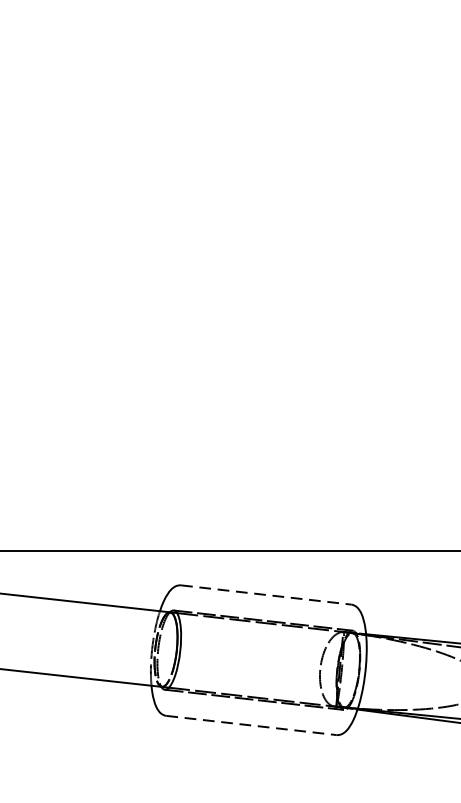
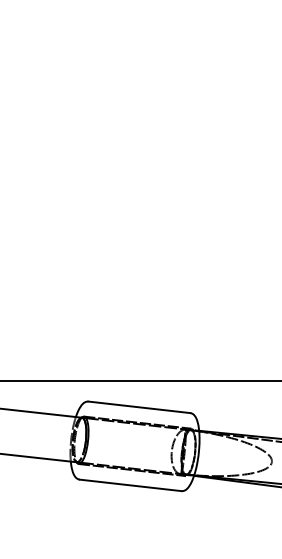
line: (266, 595) -> (139, 407), dashed -> solid
line: (252, 725) -> (131, 485), dashed -> solid

